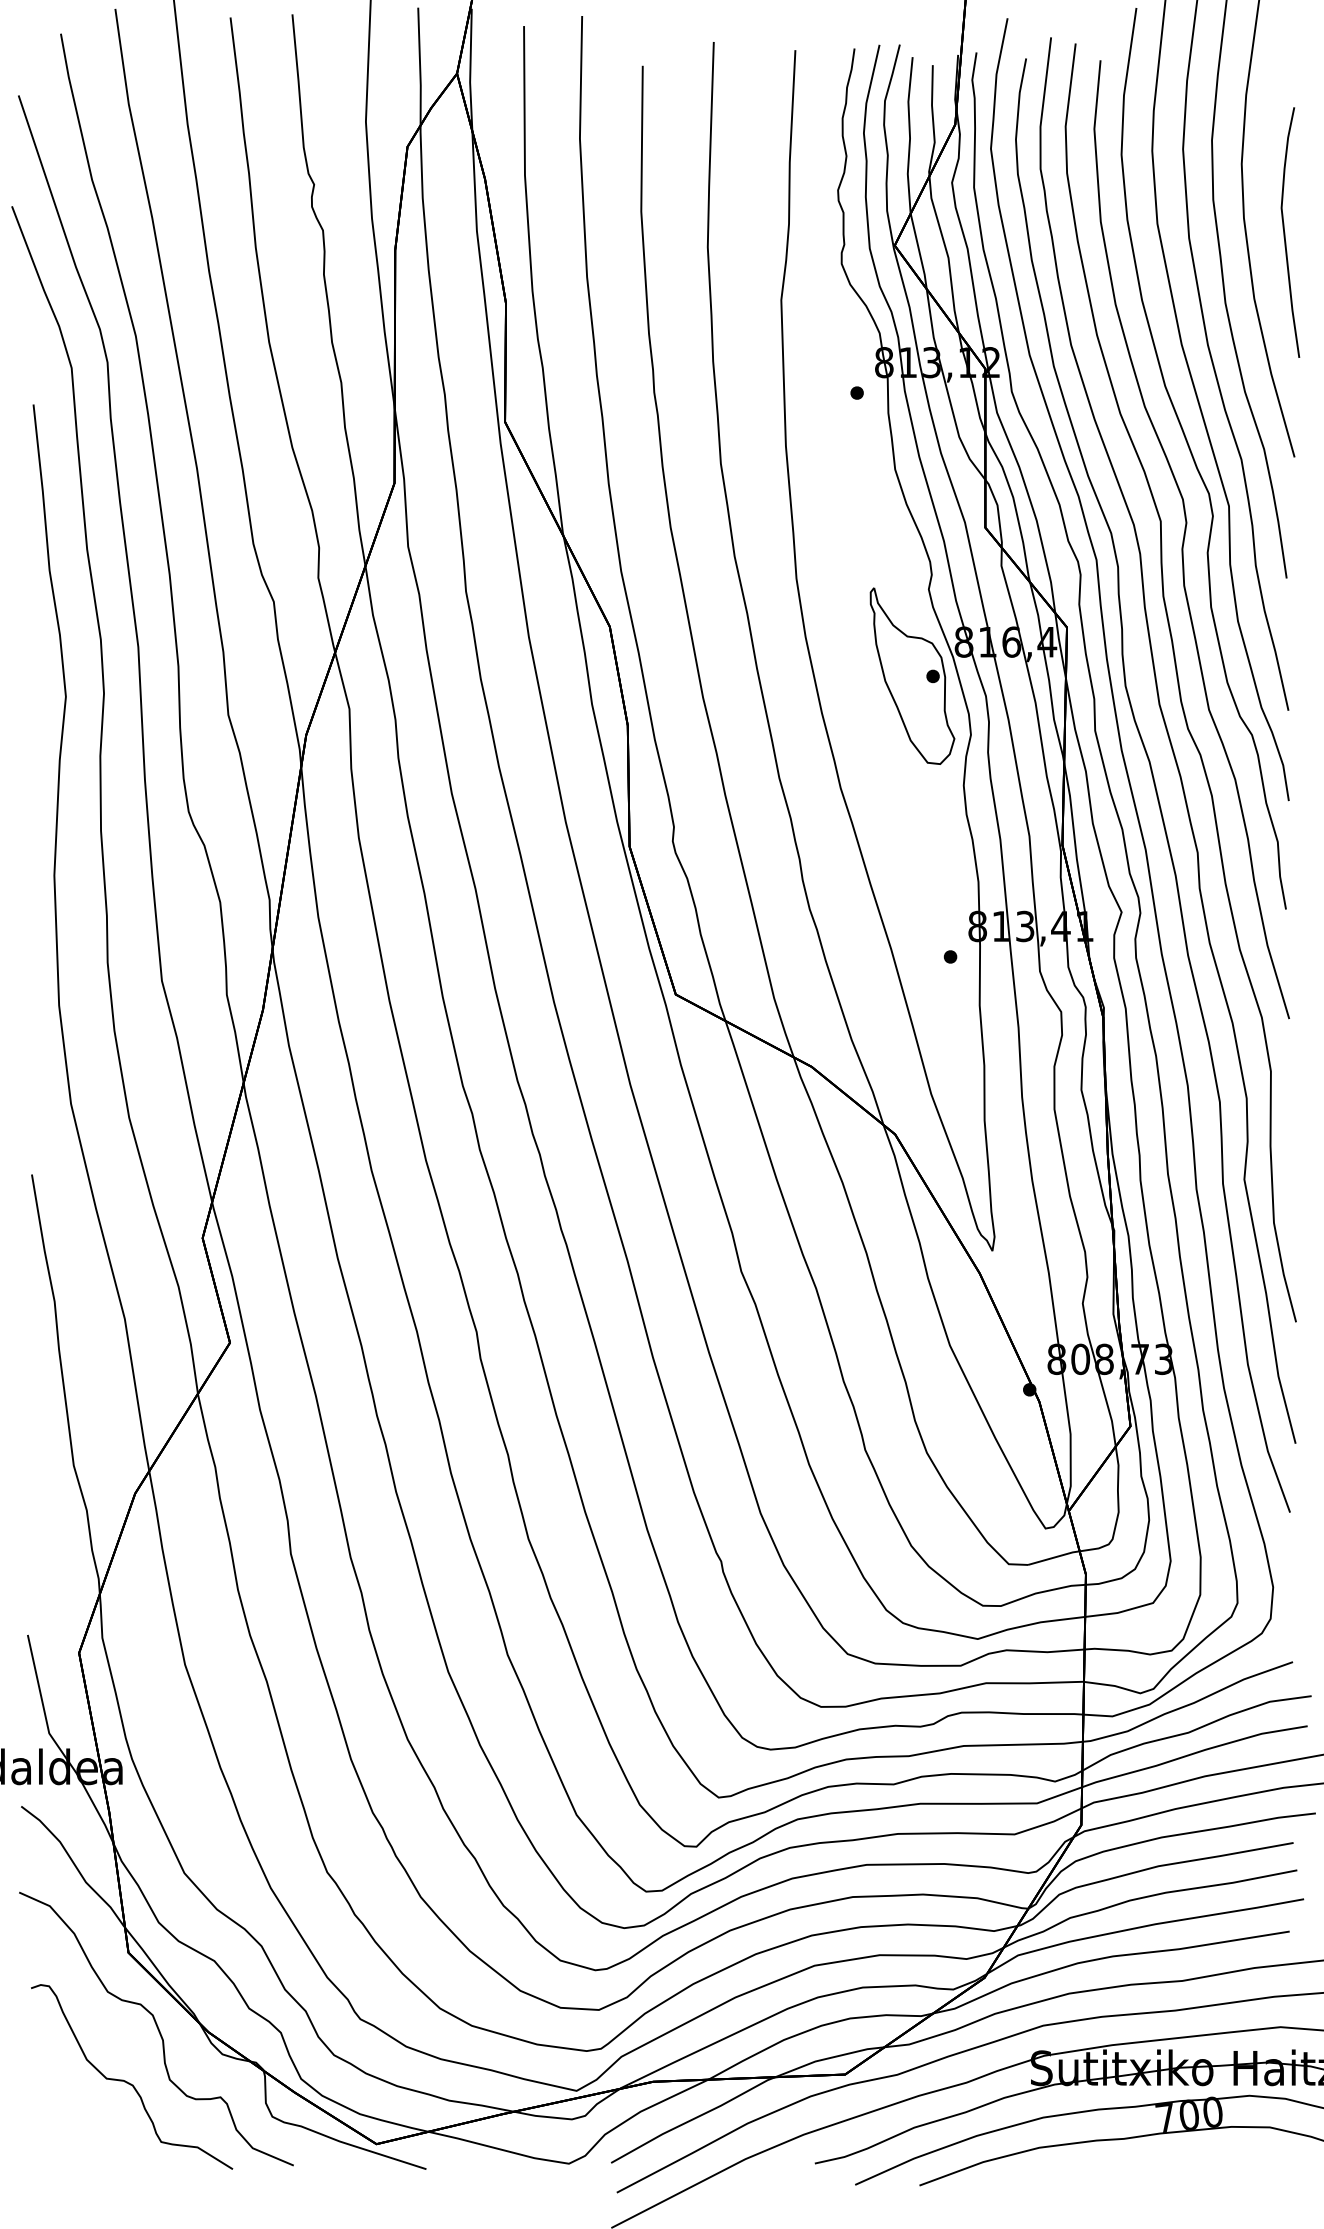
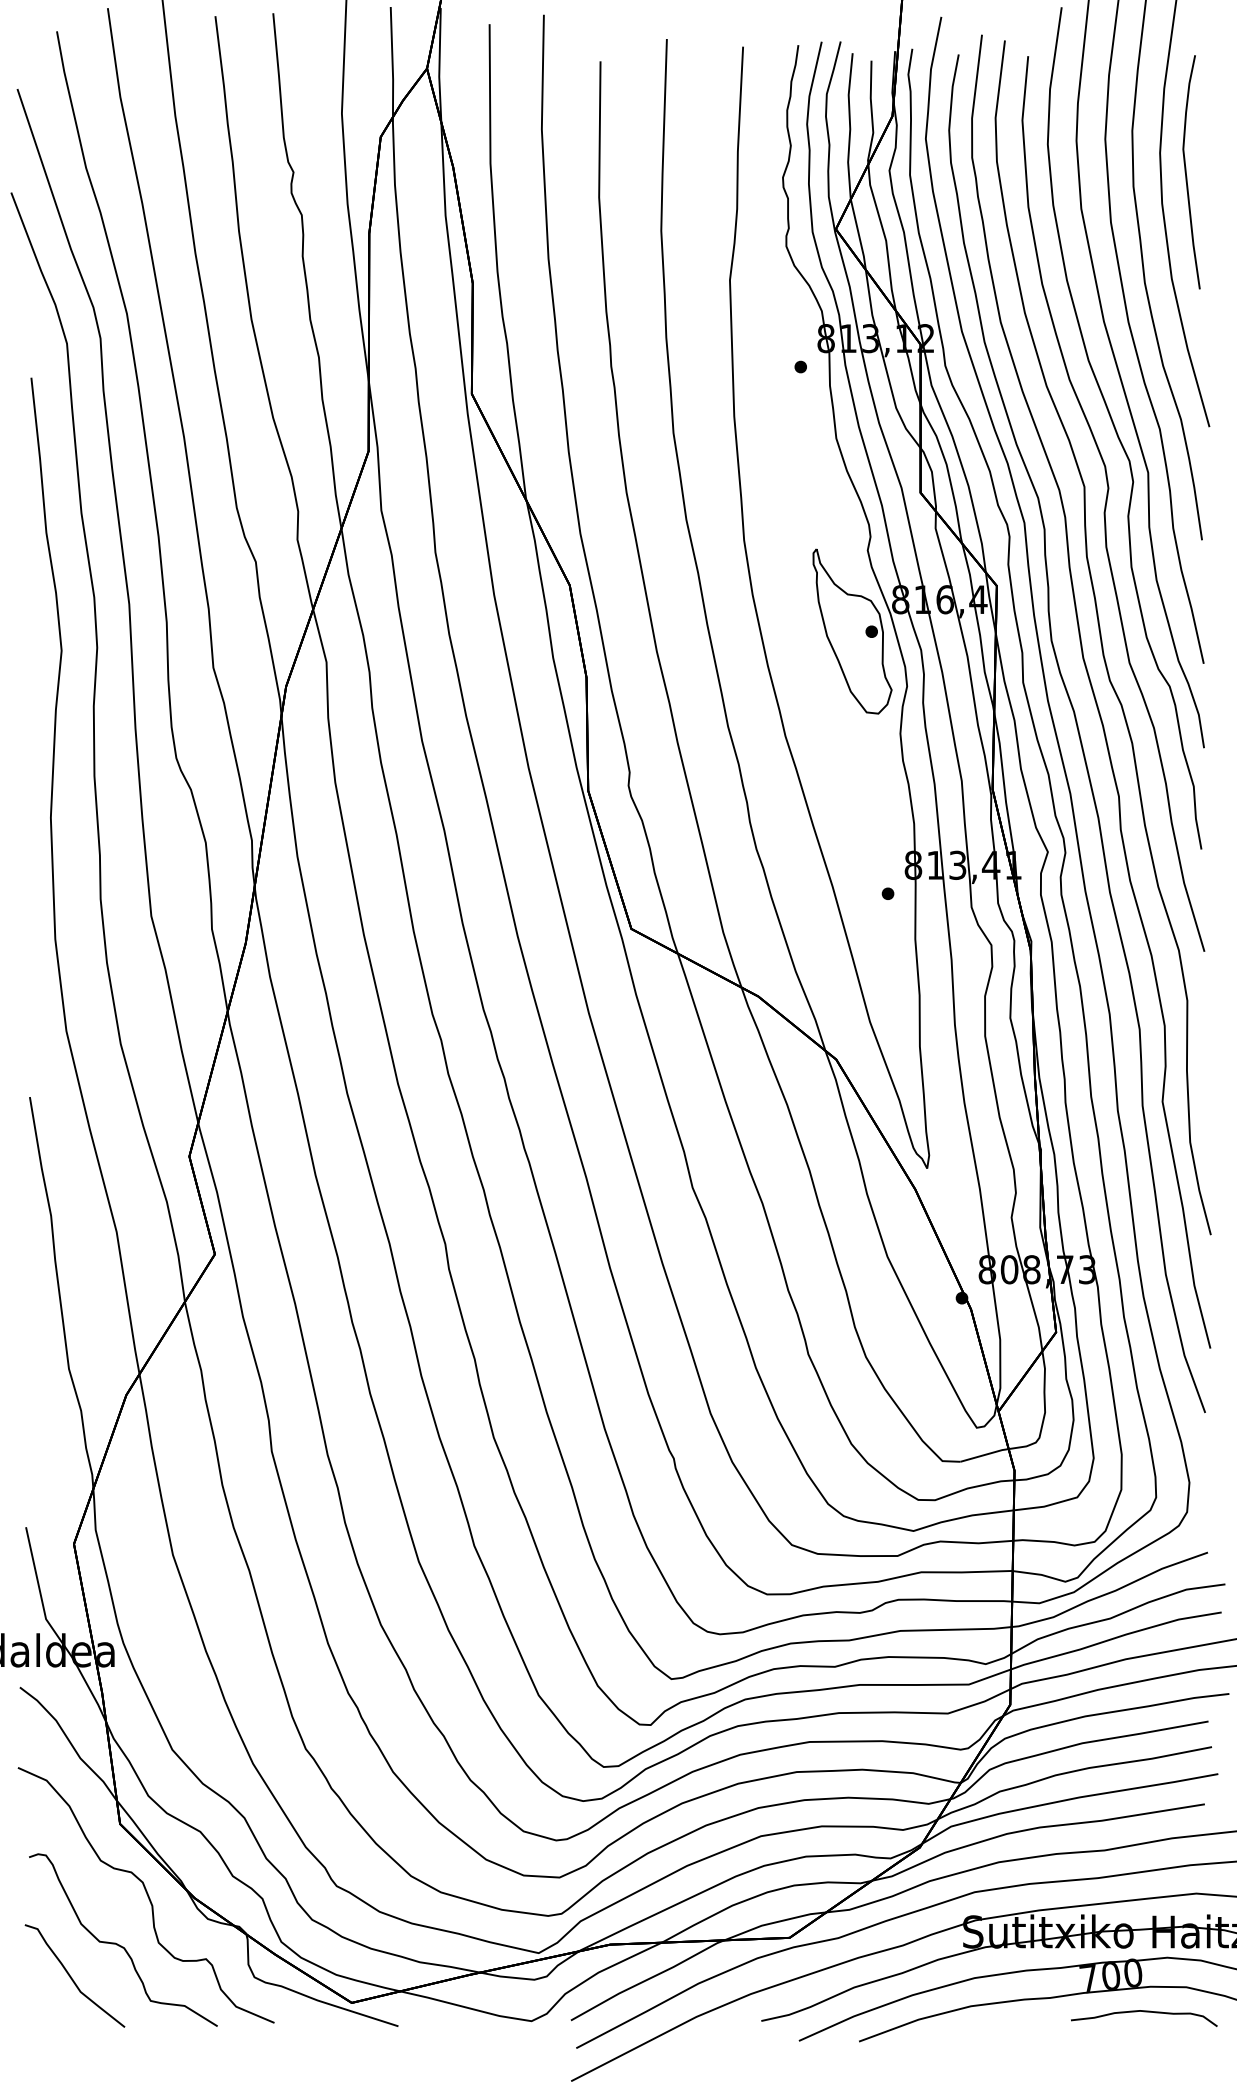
curve: (1285, 232) -> (1186, 172), moved
curve: (77, 2117) -> (72, 1978), added
curve: (1226, 2154) -> (1145, 2012), added

